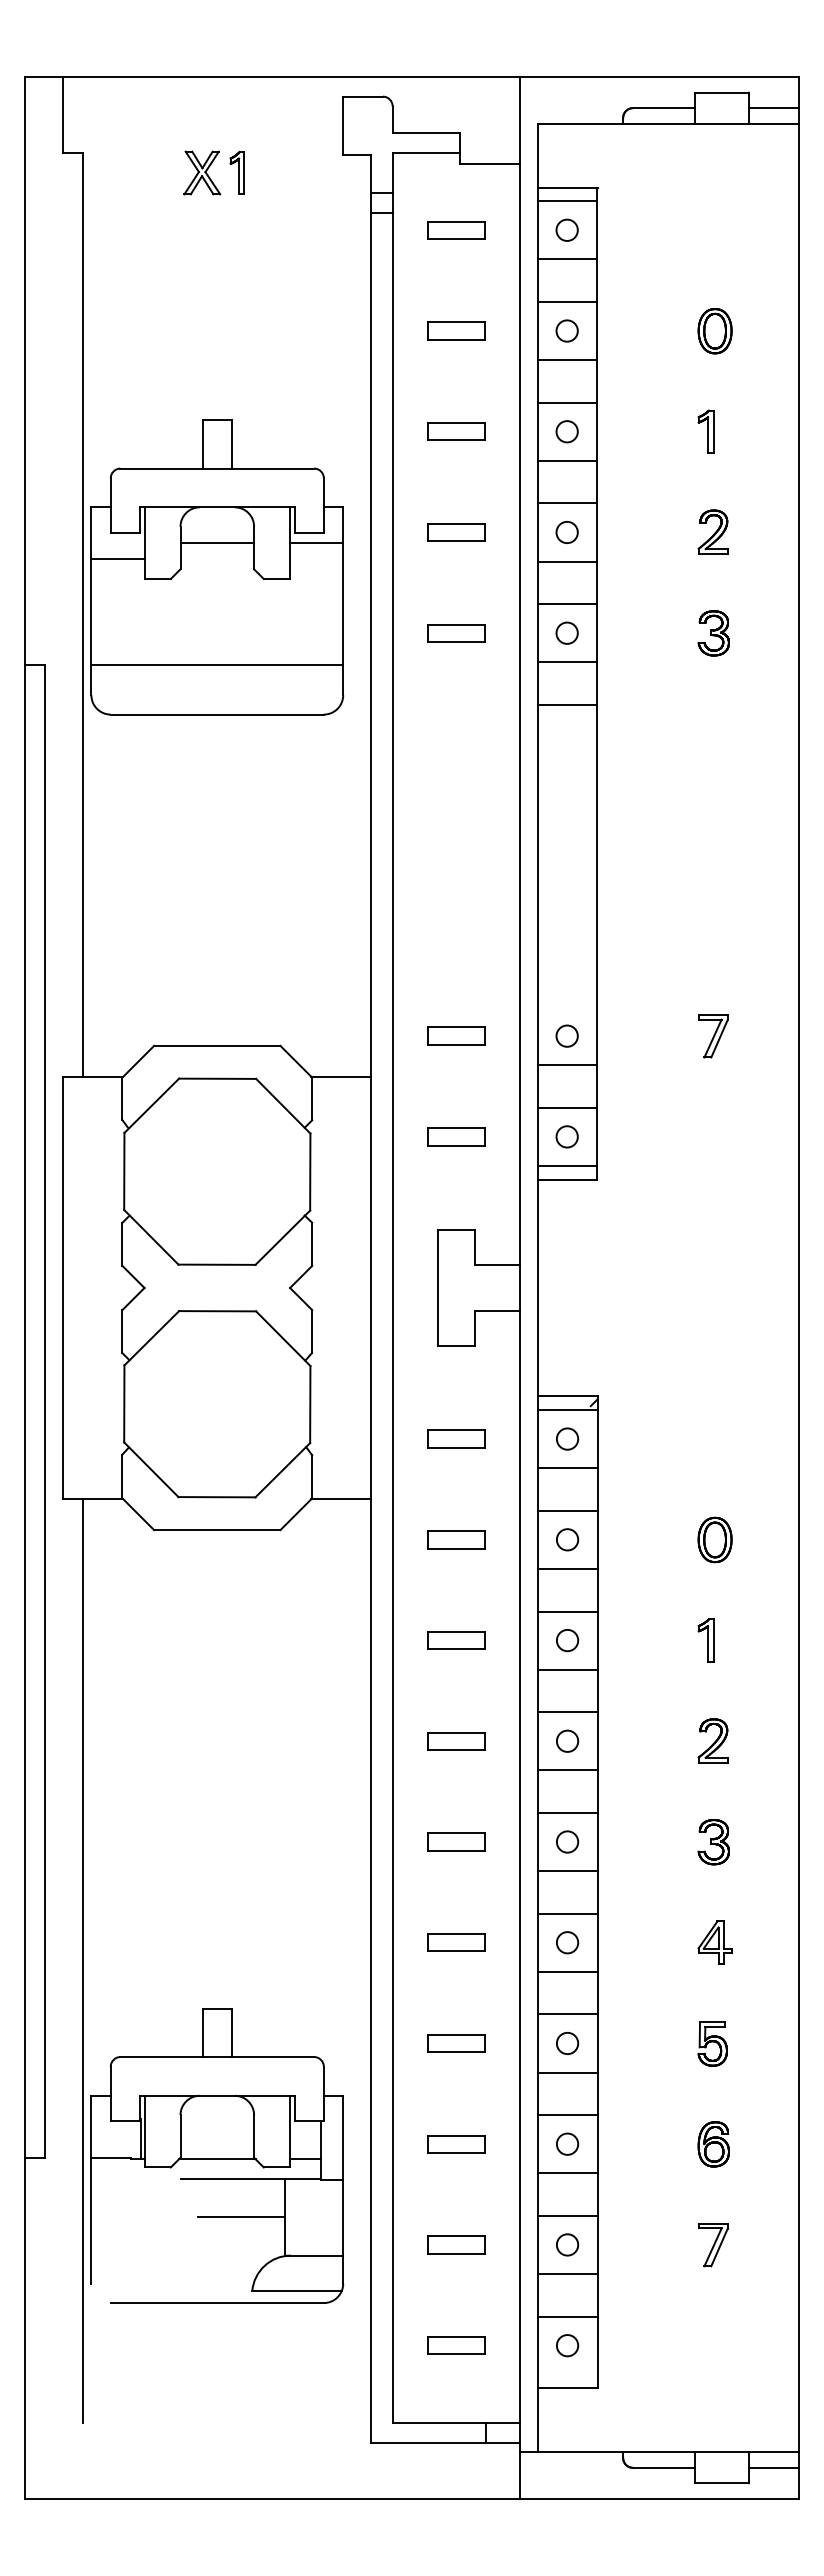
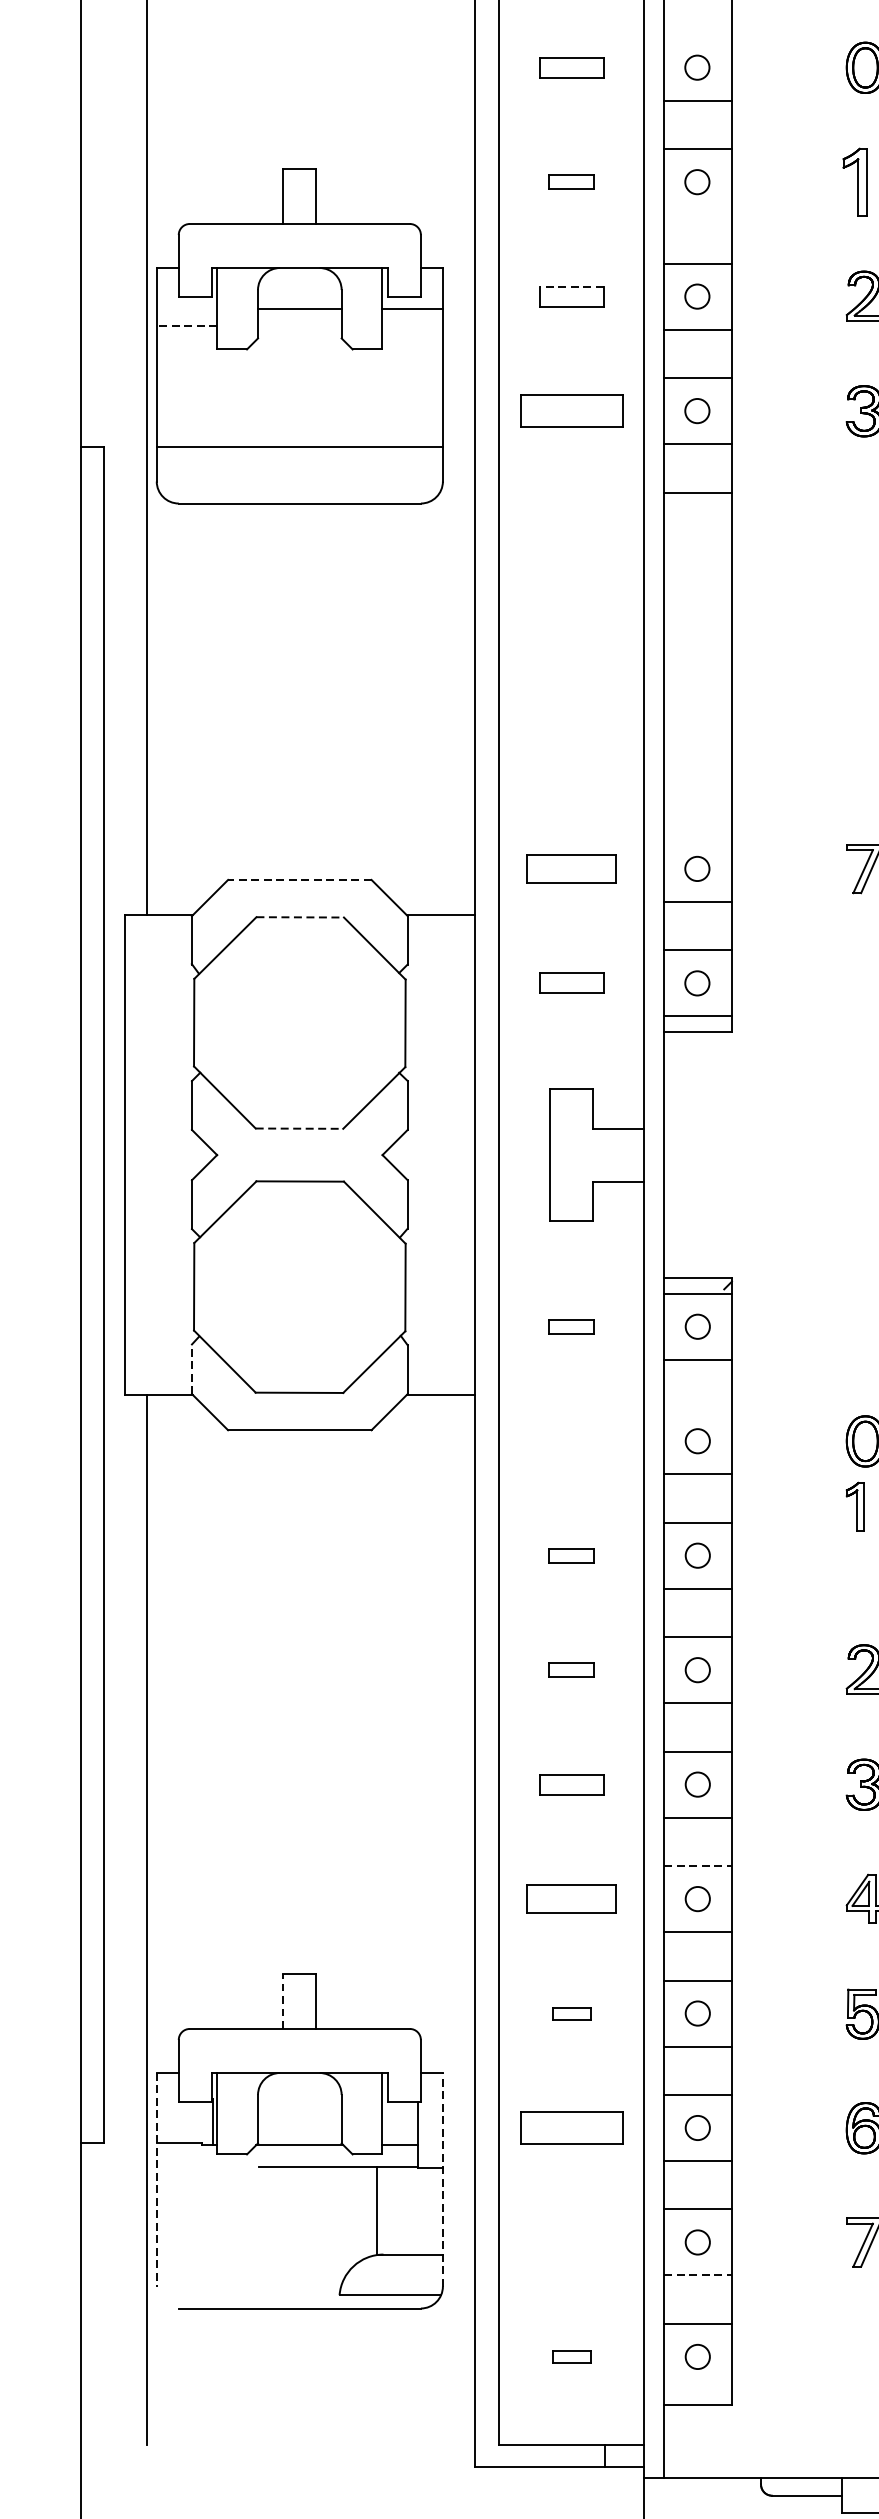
line: (567, 301) -> (697, 34), removed
part: (456, 431) -> (571, 181), size x0.7
part: (705, 431) -> (854, 181), size x1.4
line: (567, 460) -> (697, 214), removed
line: (456, 523) -> (571, 286), solid -> dashed
line: (118, 558) -> (187, 326), solid -> dashed
part: (456, 633) -> (571, 411), size x1.6
part: (456, 1035) -> (571, 868), size x1.4
line: (216, 1045) -> (298, 879), solid -> dashed
line: (217, 1078) -> (300, 917), solid -> dashed
line: (216, 1264) -> (298, 1128), solid -> dashed
part: (456, 1438) -> (571, 1326), size x0.7
line: (122, 1476) -> (192, 1369), solid -> dashed
line: (567, 1510) -> (697, 1407), removed
part: (456, 1539) -> (571, 1440), removed
part: (456, 1640) -> (571, 1555), size x0.7
part: (705, 1640) -> (854, 1506), moved
part: (456, 1741) -> (571, 1670), size x0.7
line: (567, 1913) -> (697, 1865), solid -> dashed
part: (456, 1942) -> (571, 1898), size x1.4
line: (202, 2032) -> (283, 2001), solid -> dashed
part: (456, 2043) -> (571, 2013), size x0.6
part: (456, 2144) -> (571, 2128), size x1.6
line: (91, 2189) -> (156, 2179), solid -> dashed
line: (343, 2189) -> (443, 2179), solid -> dashed
line: (241, 2217) -> (327, 2211), removed
part: (456, 2244) -> (571, 2241), removed
line: (567, 2274) -> (697, 2276), solid -> dashed
part: (456, 2345) -> (571, 2356), size x0.6

